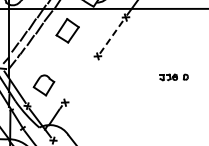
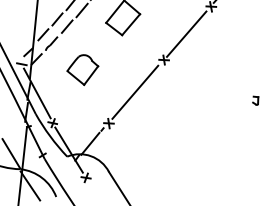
line: (111, 37) -> (186, 34), dashed -> solid
line: (80, 79) -> (134, 91), added
part: (43, 85) -> (81, 69), moved

